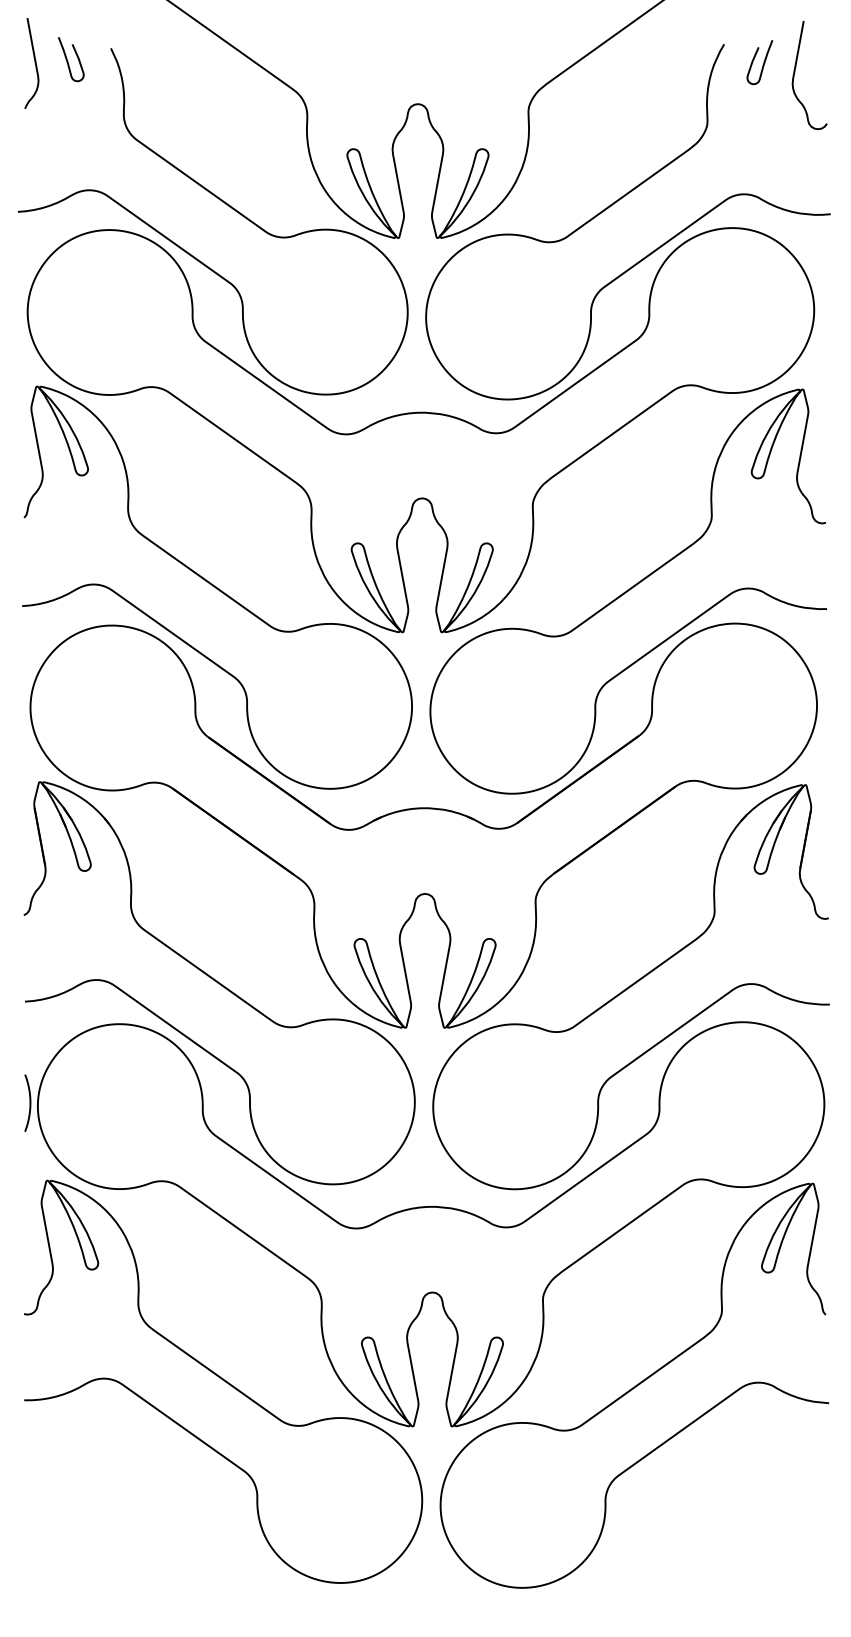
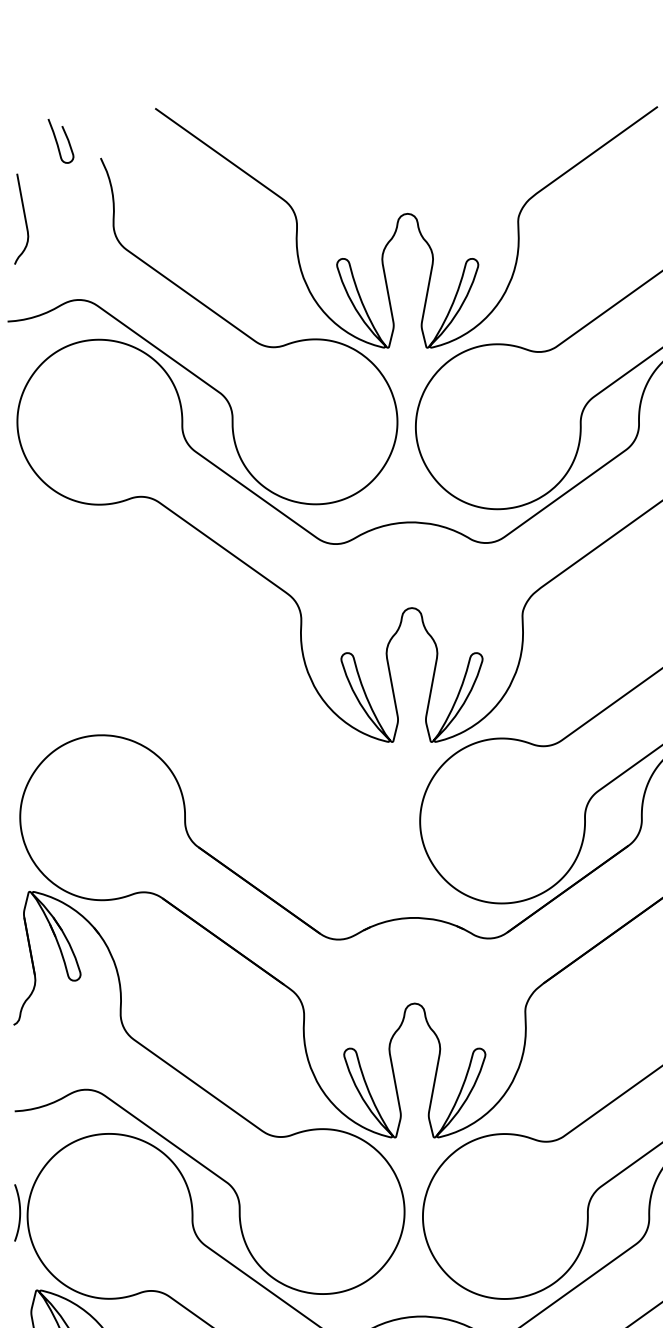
curve: (68, 61) -> (58, 143), moved
curve: (34, 63) -> (24, 219), moved
curve: (217, 587) -> (207, 697), removed

